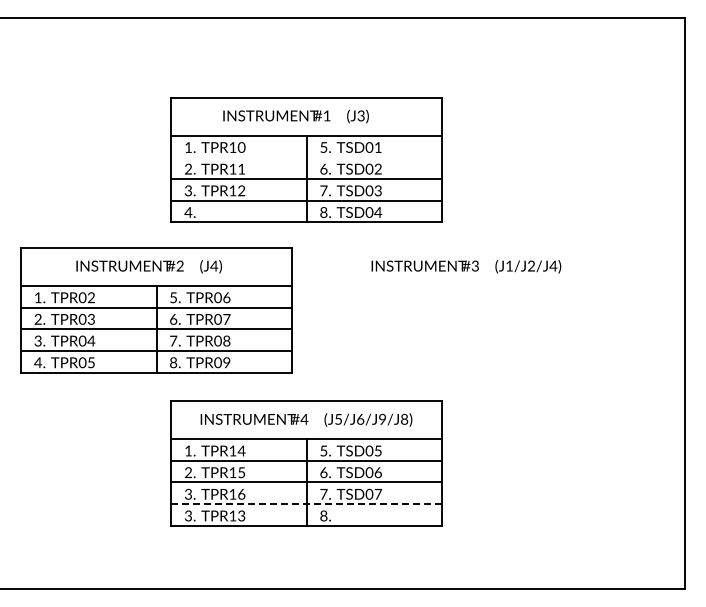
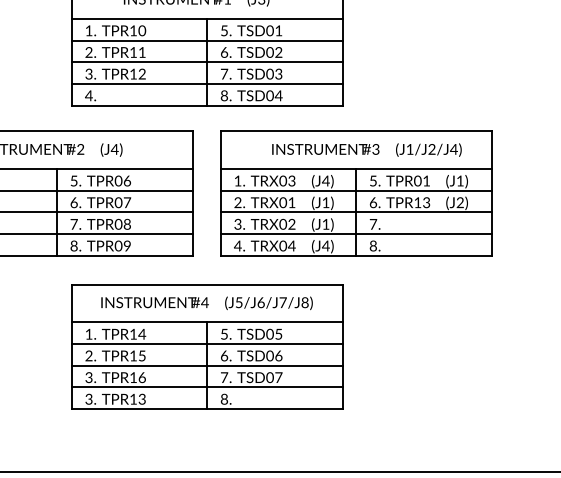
line: (306, 157) -> (207, 40), added
part: (455, 310) -> (356, 193), added
text: (382, 418) -> (283, 301), (J5/J6/J9/J8) -> (J5/J6/J7/J8)
line: (307, 504) -> (208, 387), dashed -> solid

